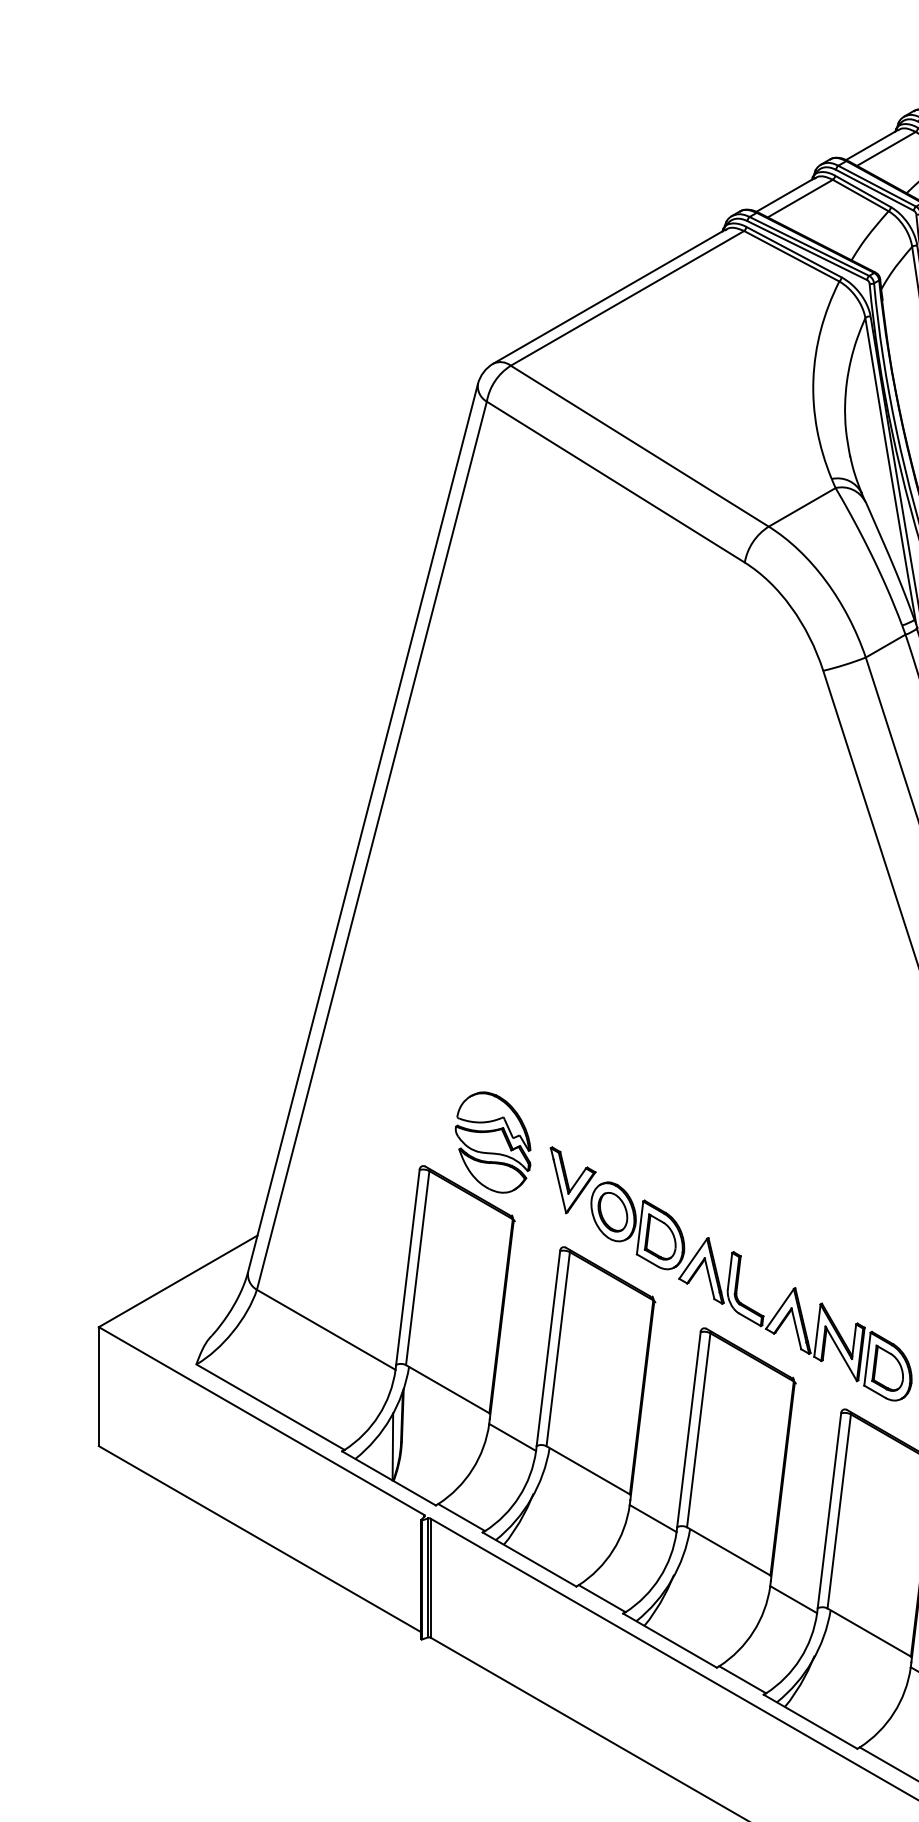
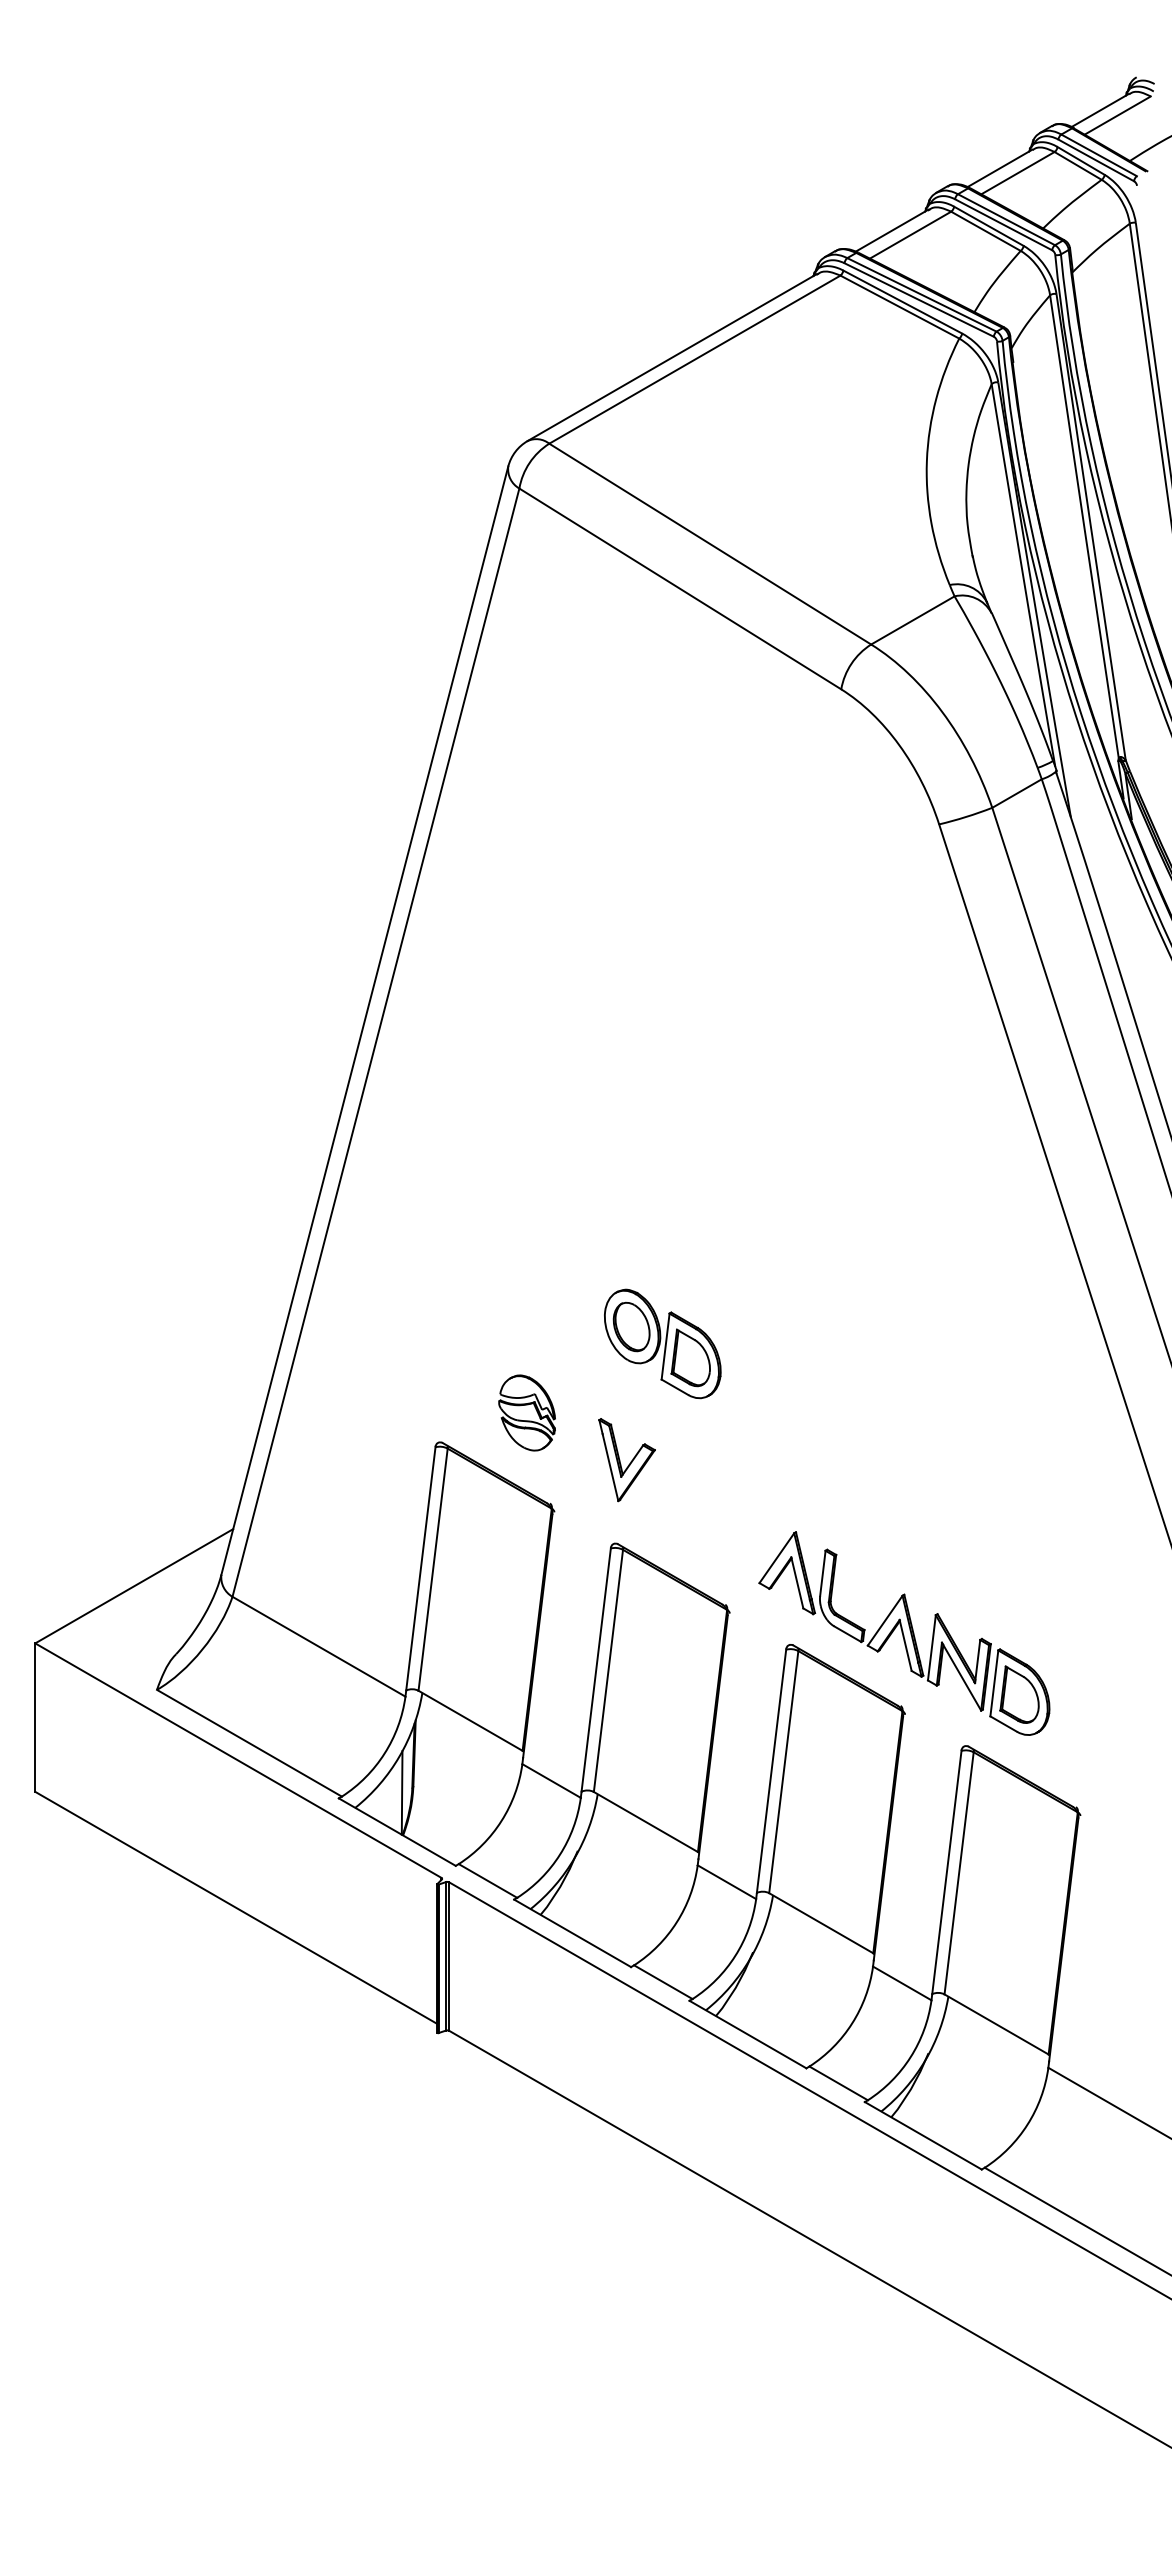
part: (492, 1142) -> (526, 1412), size x0.6
part: (637, 1225) -> (662, 1343), moved

